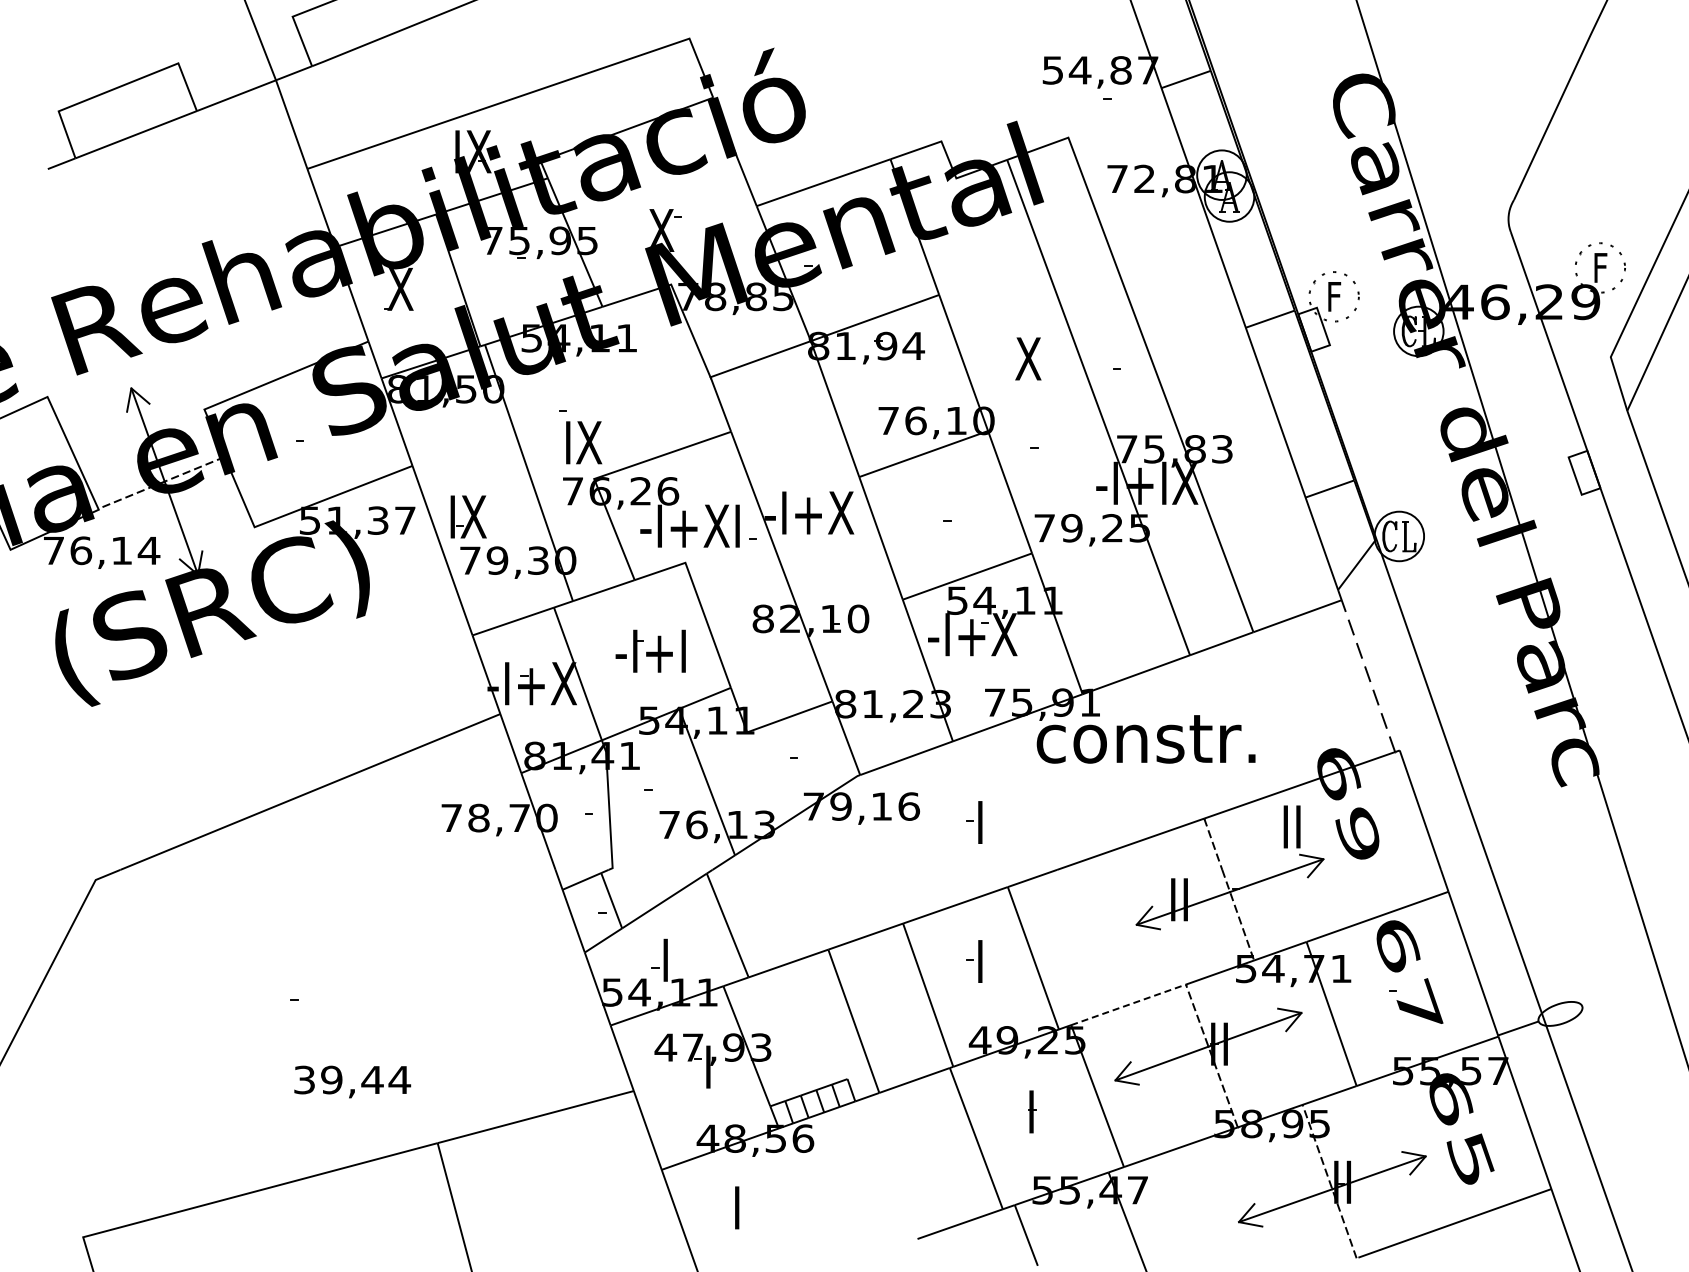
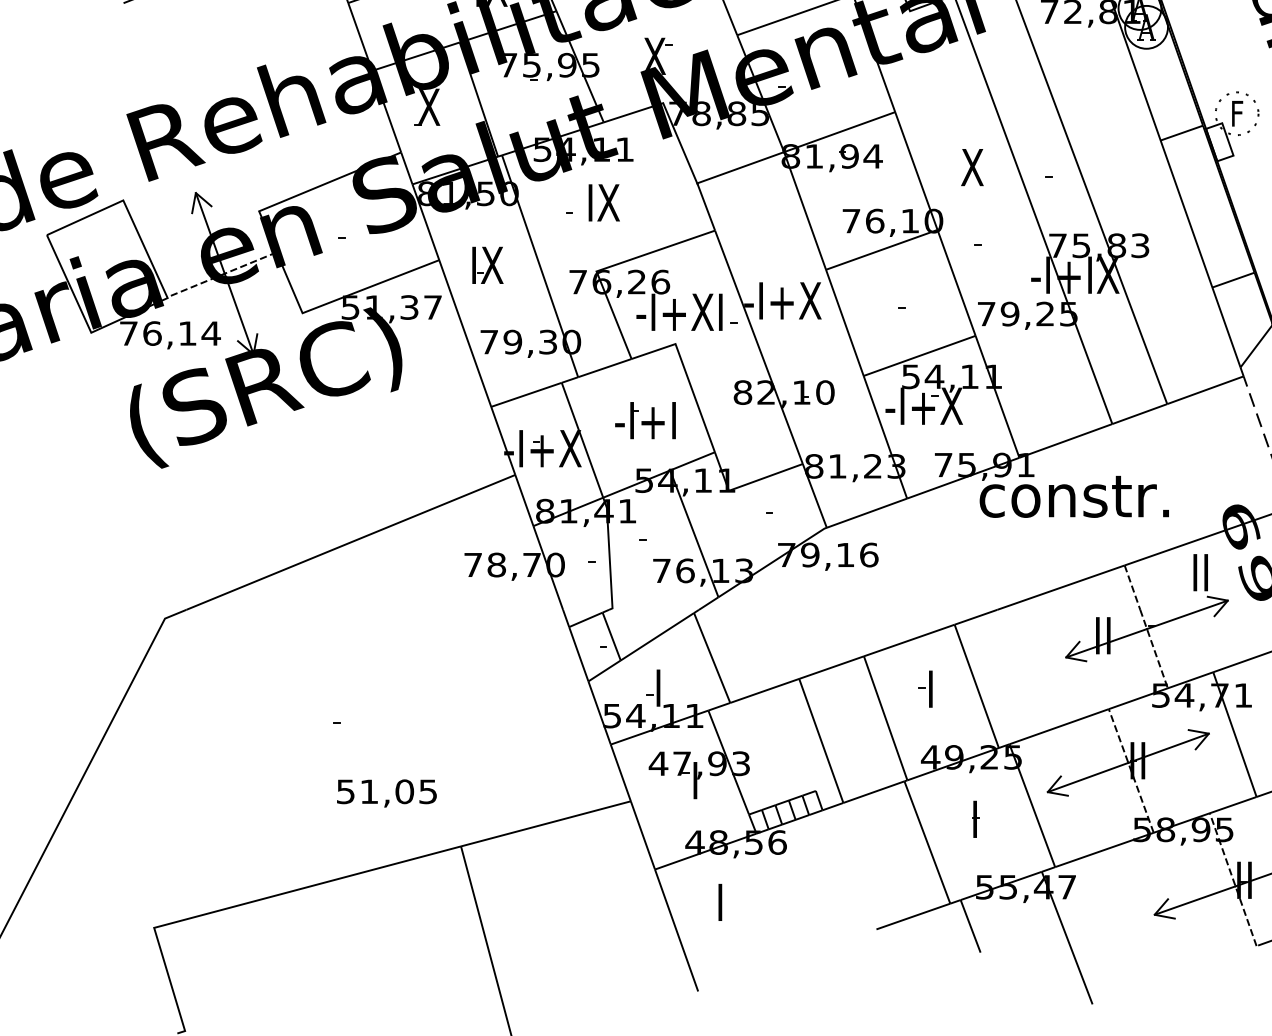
text: (584, 442) -> (604, 202), moved
part: (468, 516) -> (487, 264), moved
part: (974, 822) -> (925, 568), removed
line: (1128, 1004) -> (1059, 726), dashed -> solid
text: (353, 1079) -> (388, 791), 39,44 -> 51,05

